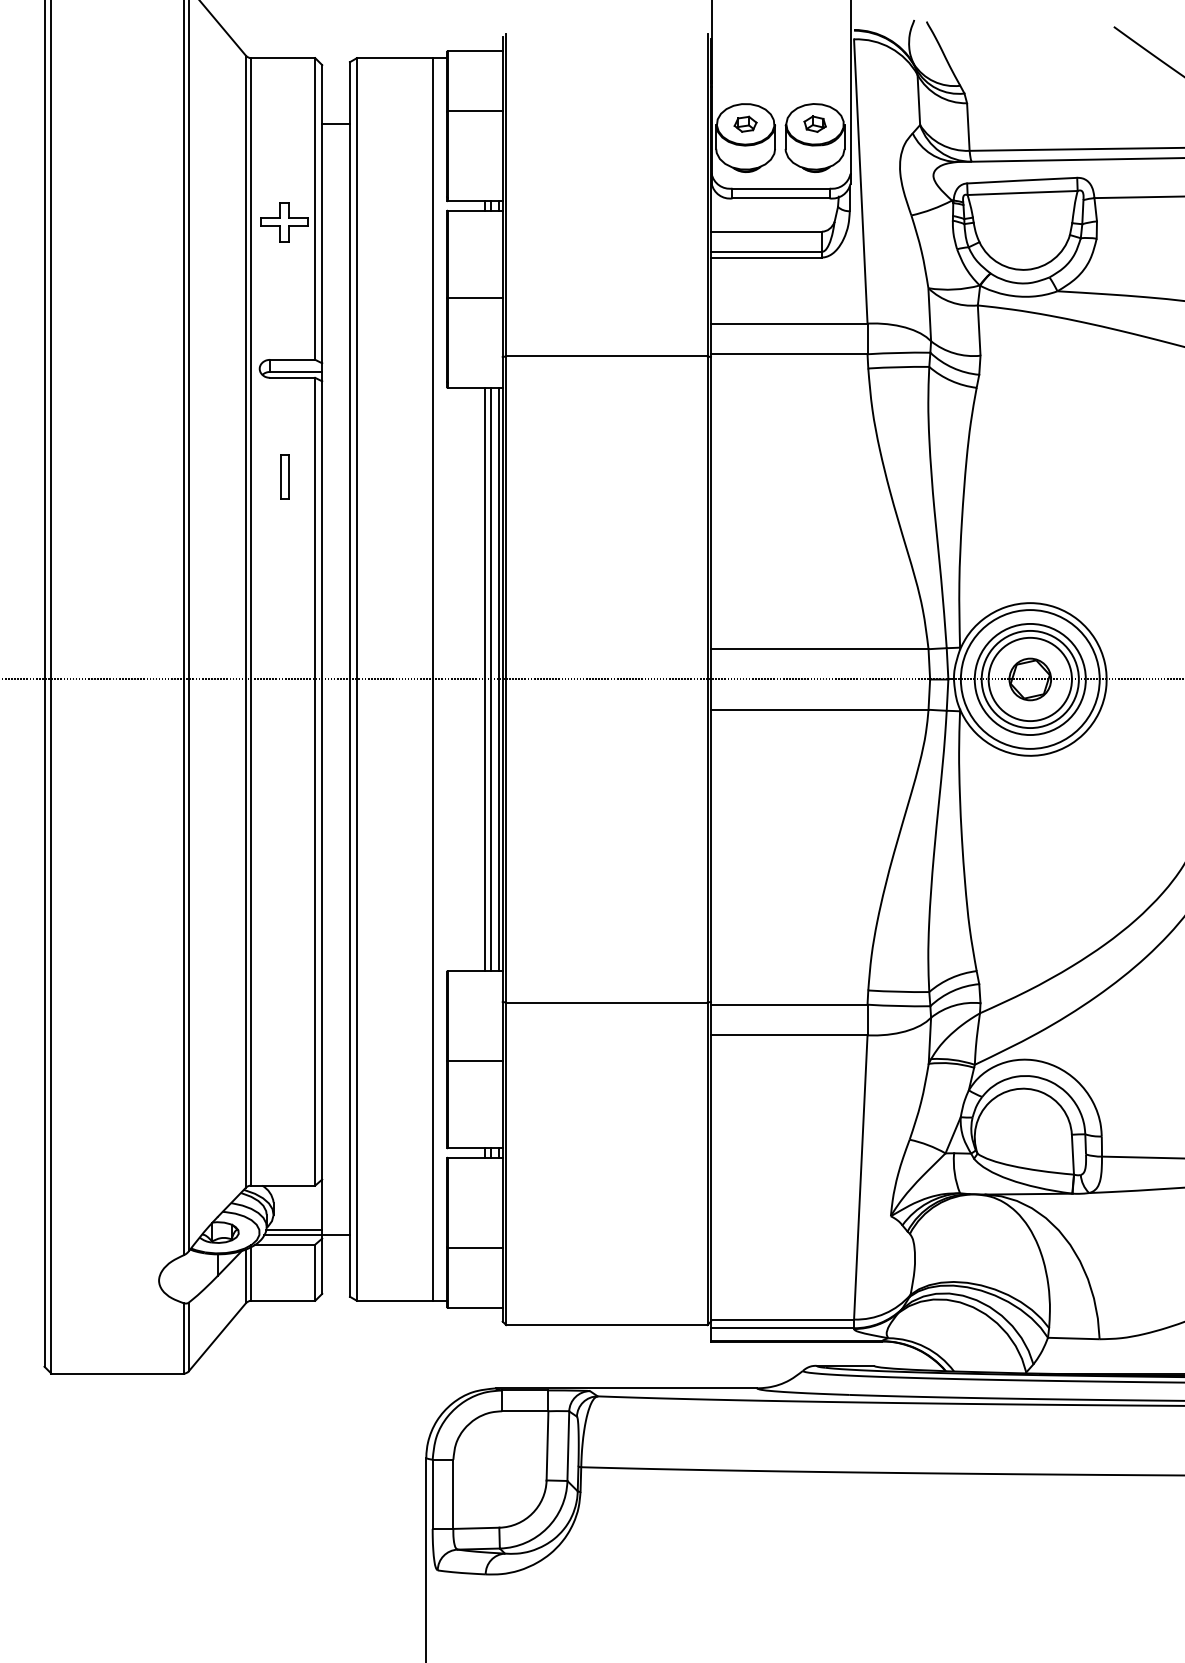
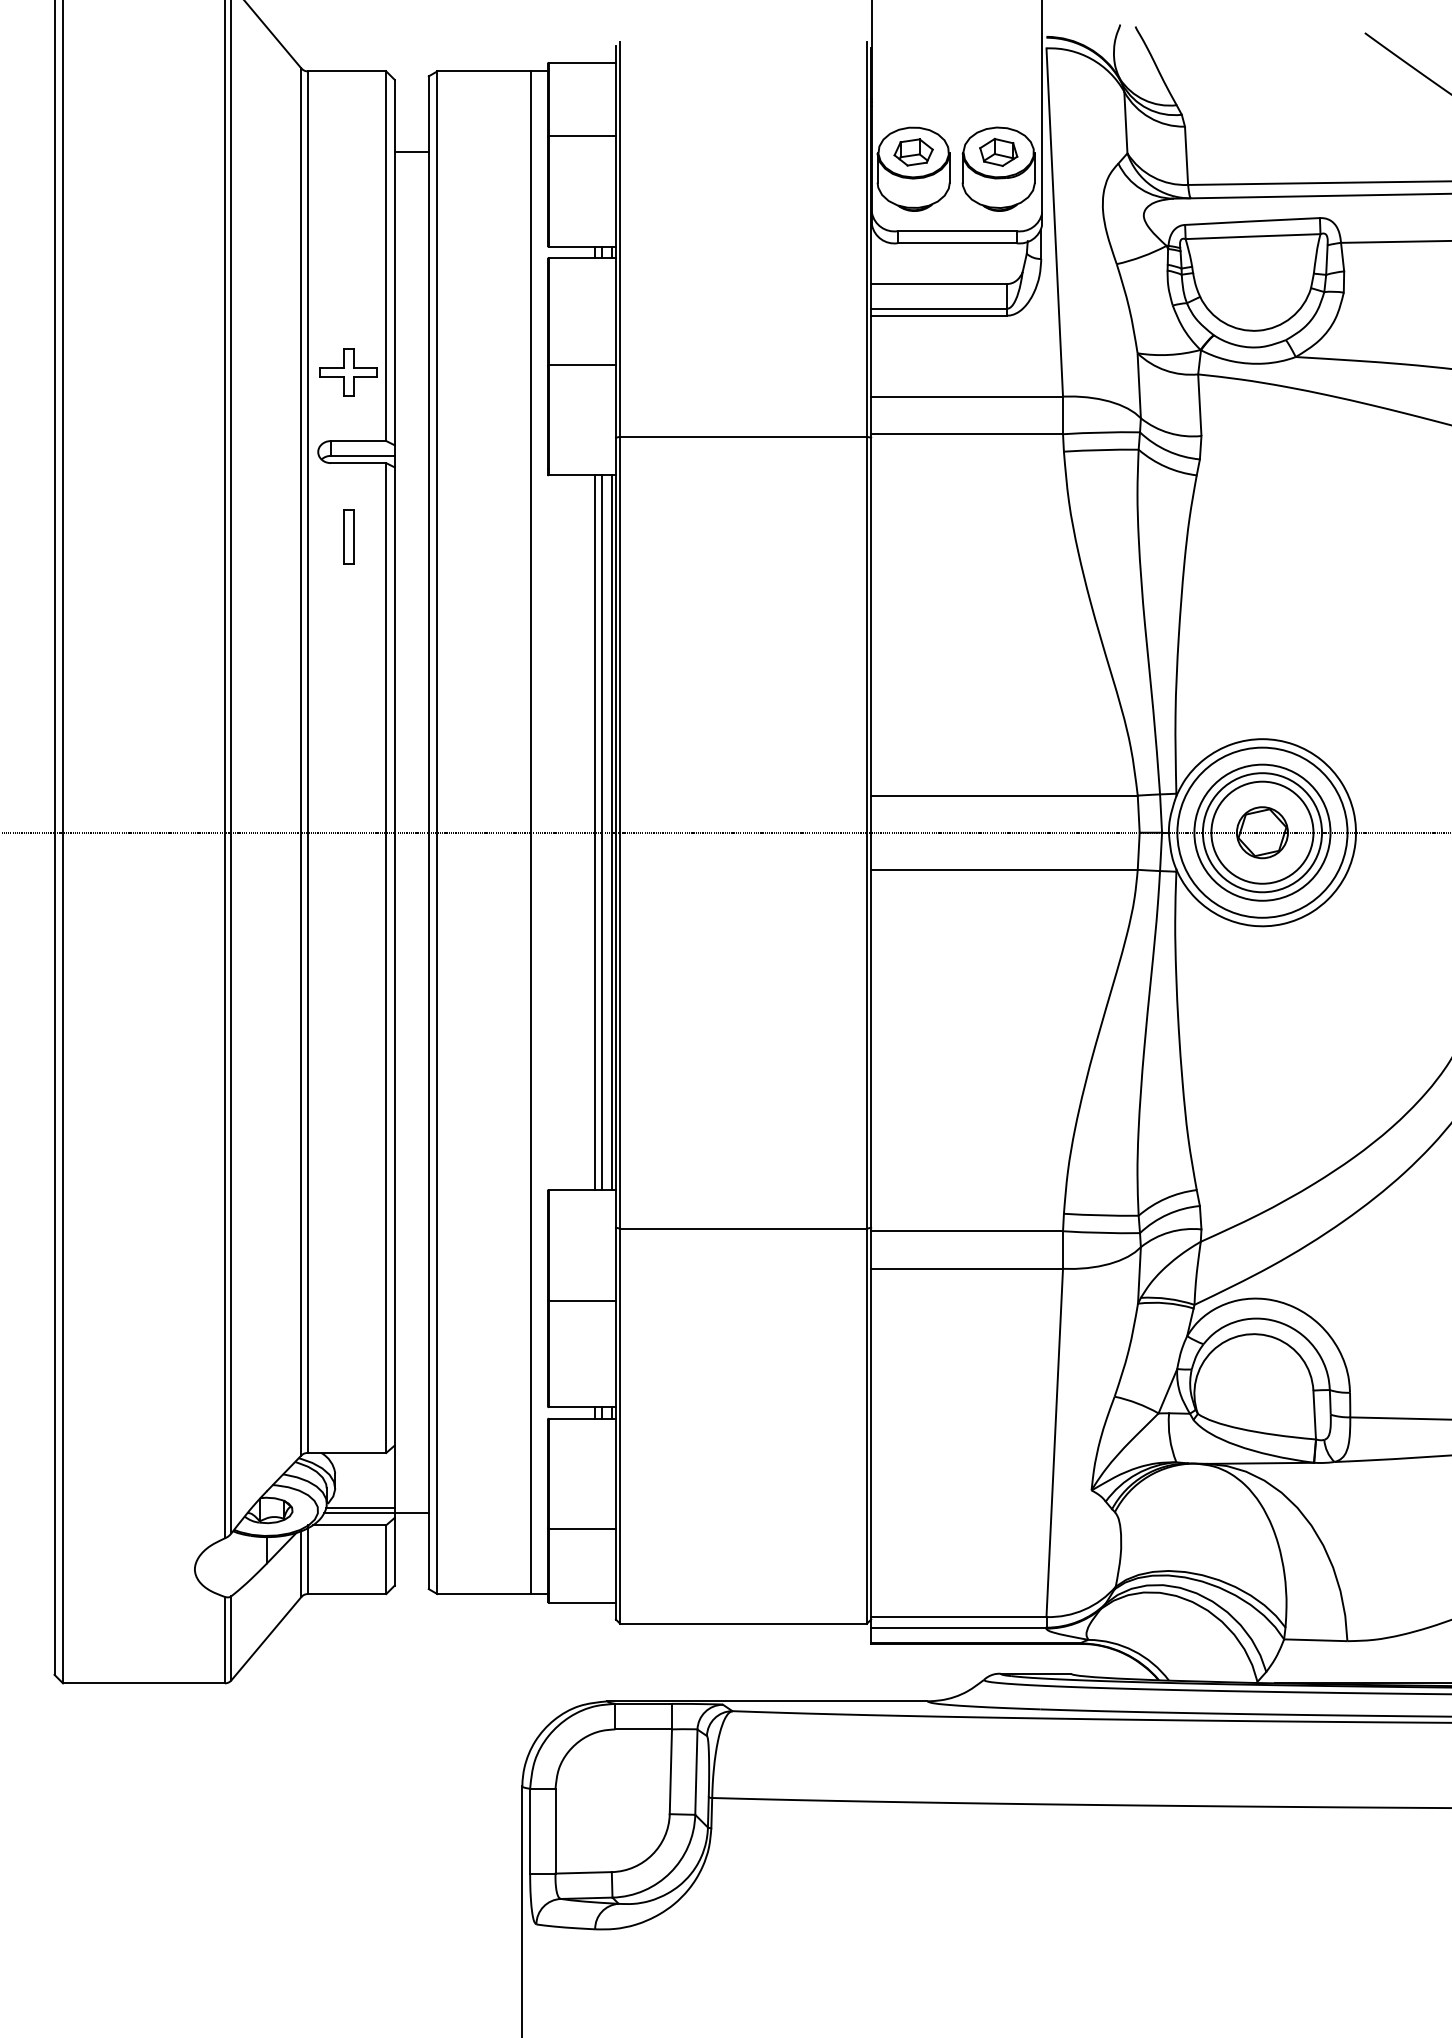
part: (814, 123) -> (998, 151), size x1.43
part: (745, 124) -> (913, 152), size x1.43
part: (284, 222) -> (348, 372), moved
part: (285, 476) -> (348, 536), moved

